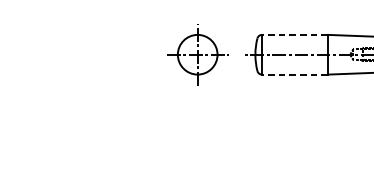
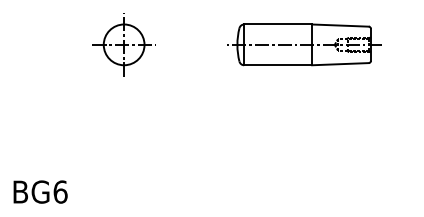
line: (295, 34) -> (278, 24), dashed -> solid
part: (197, 54) -> (123, 44), moved
line: (295, 74) -> (278, 65), dashed -> solid

